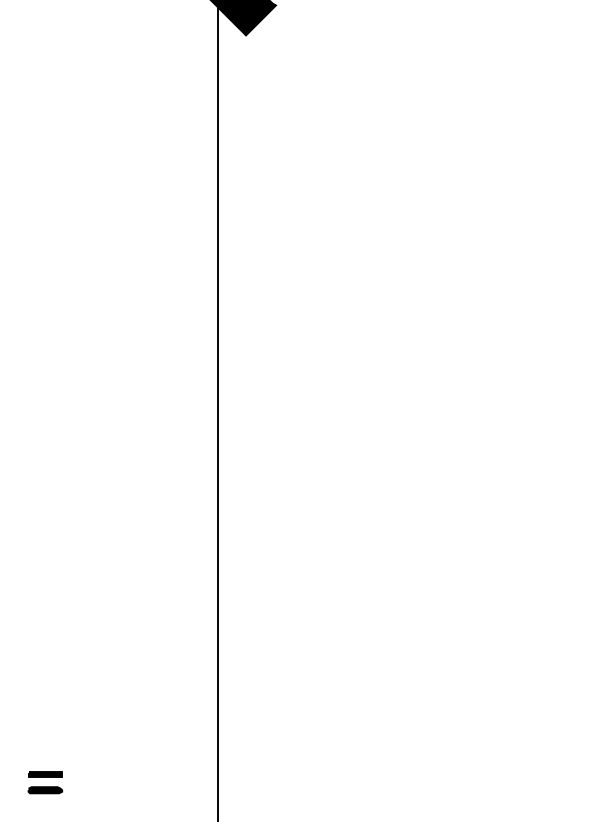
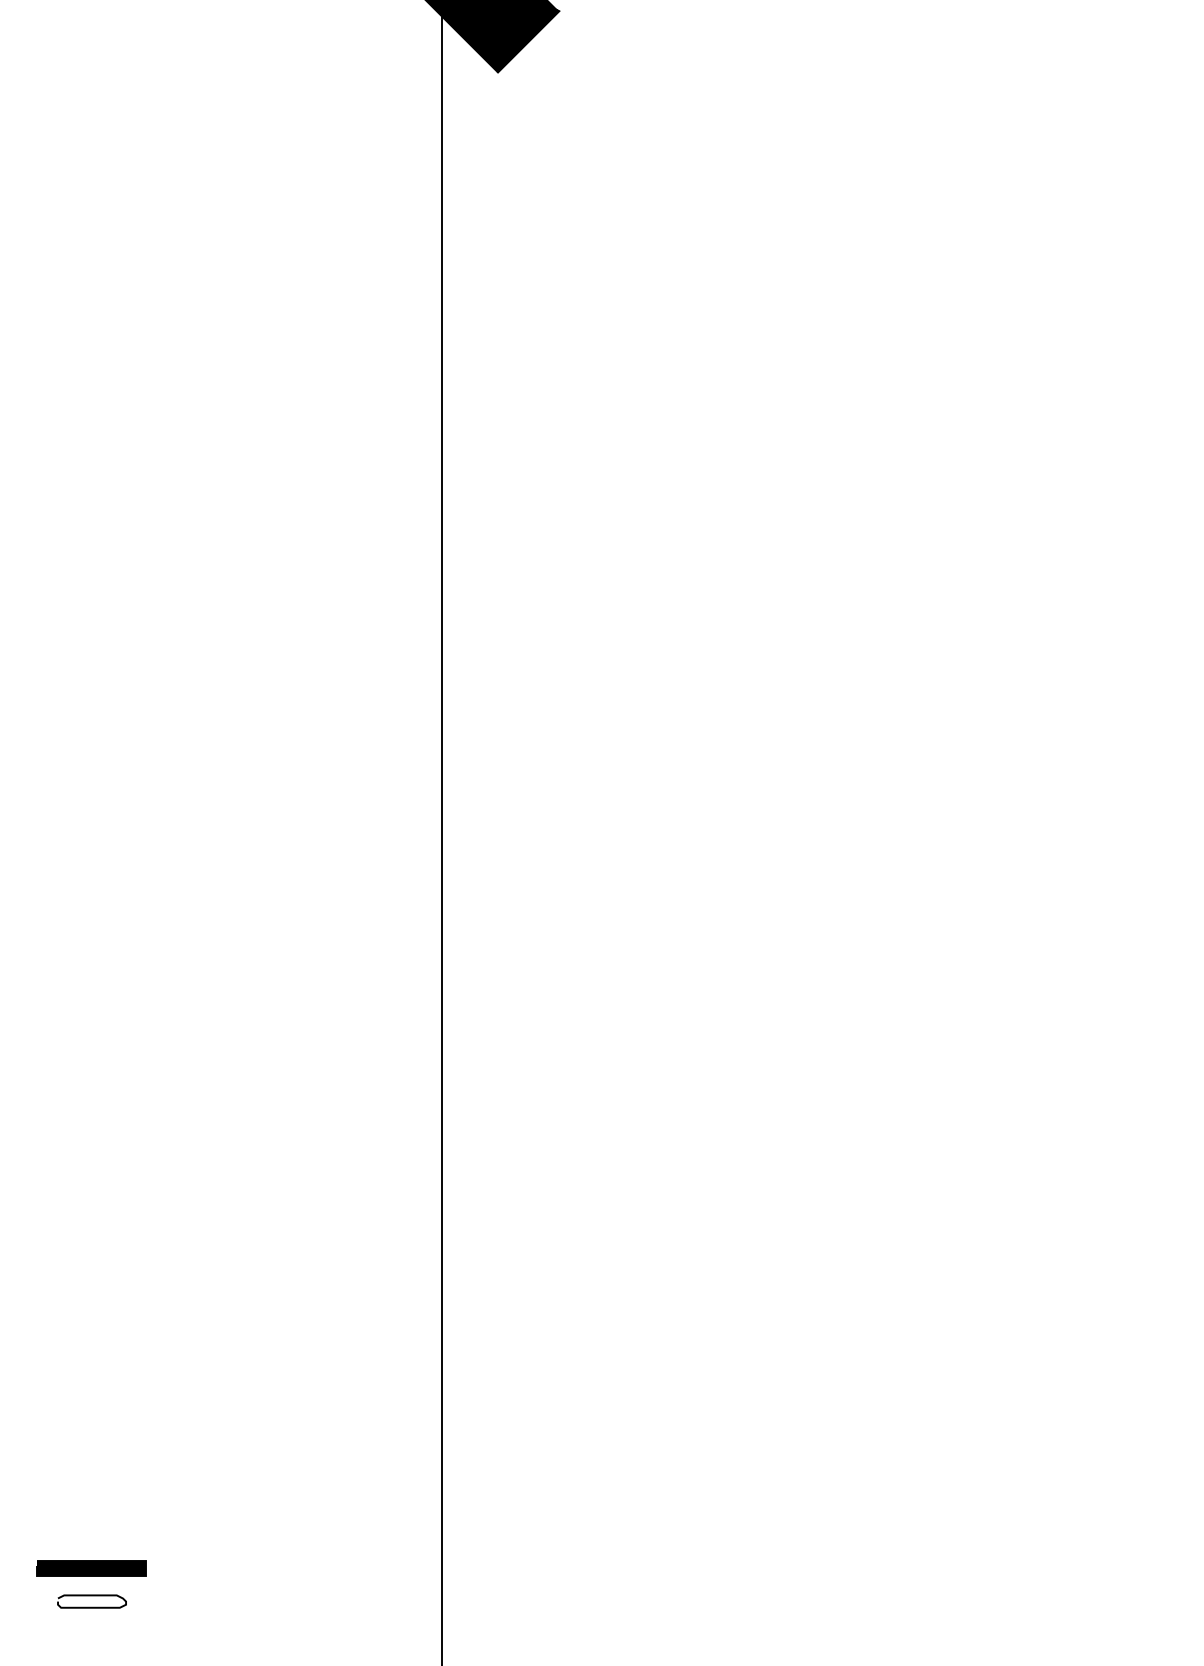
part: (45, 774) -> (92, 1569), size x1.6
fill: (45, 790) -> (92, 1602), removed

